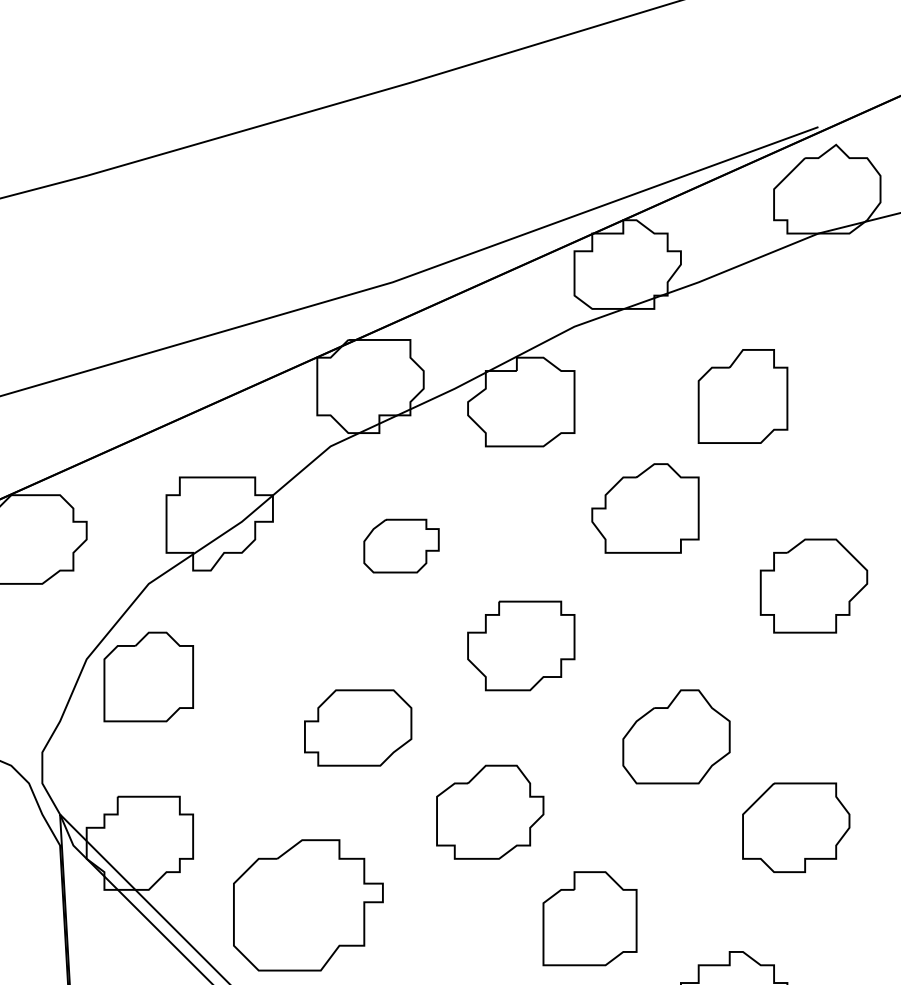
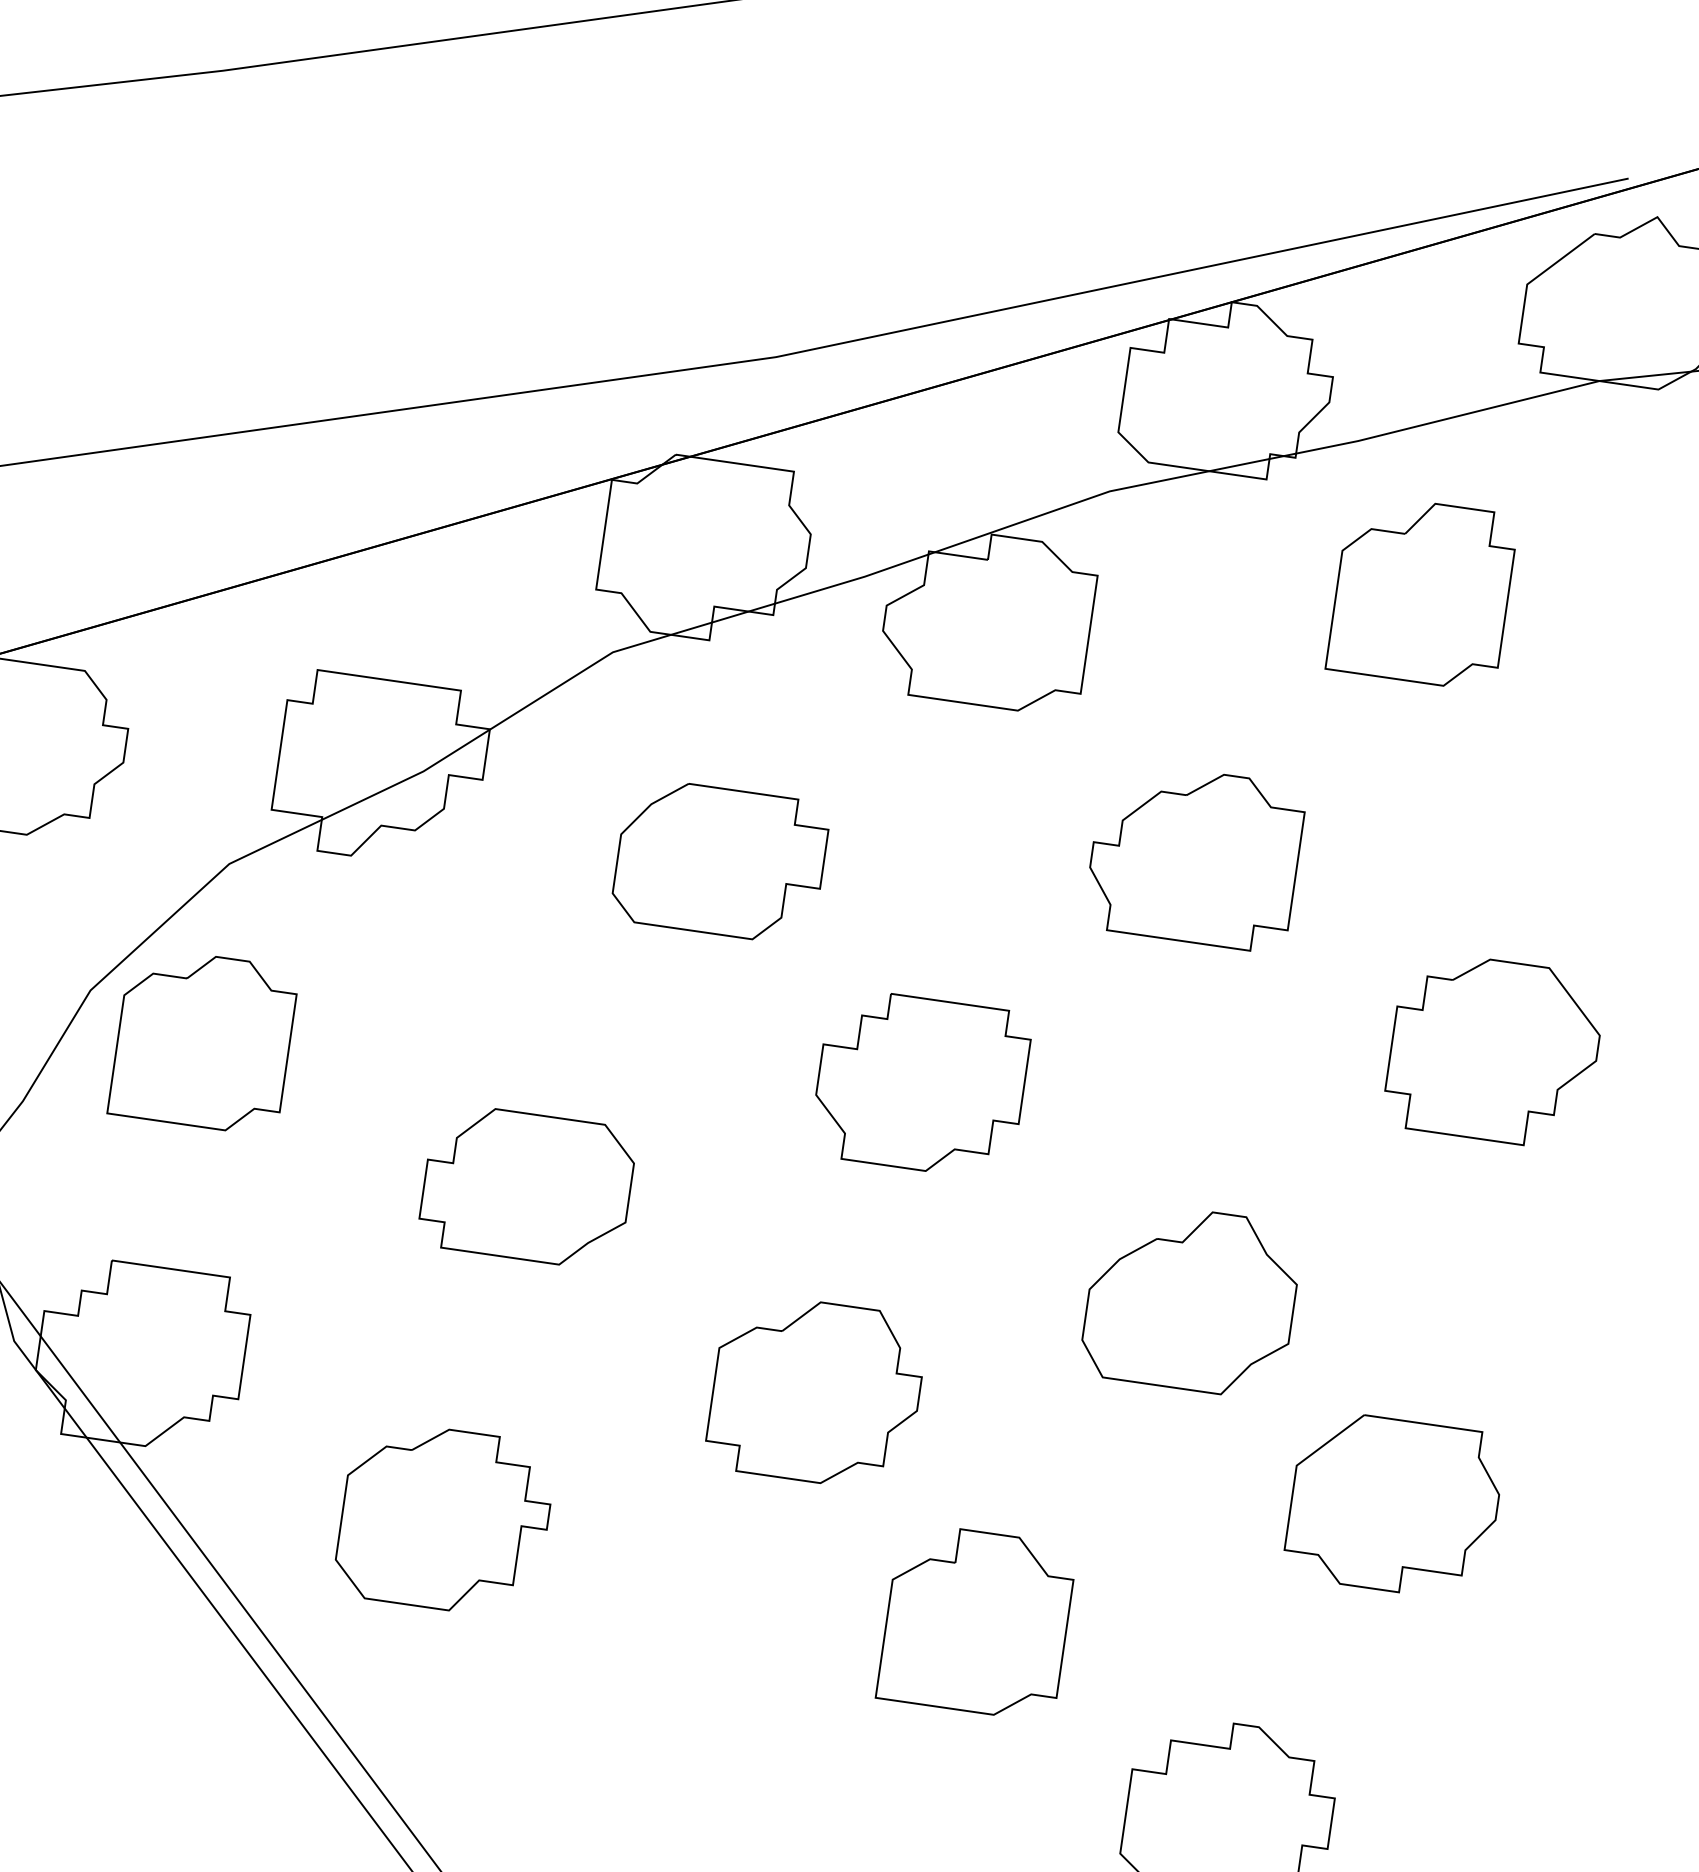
part: (742, 396) -> (1421, 592), moved
part: (401, 545) -> (720, 860), size x1.43
part: (358, 727) -> (528, 1185), moved
part: (308, 905) -> (445, 1519), size x0.71

